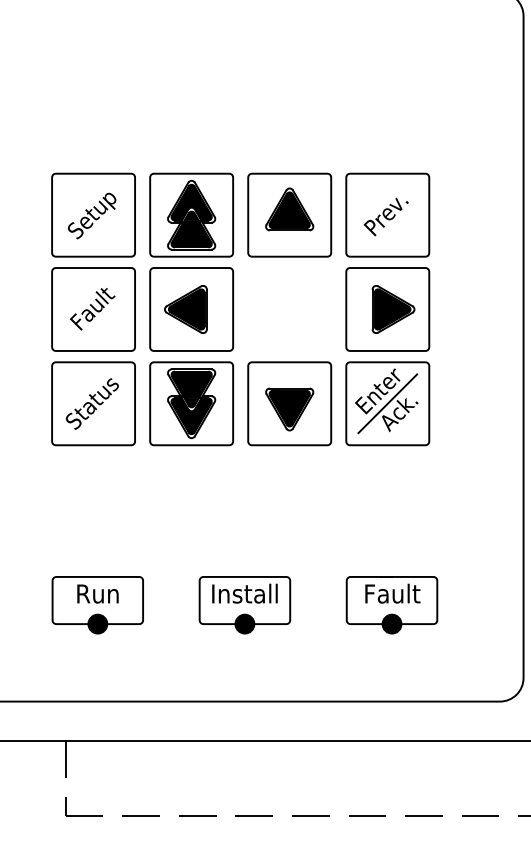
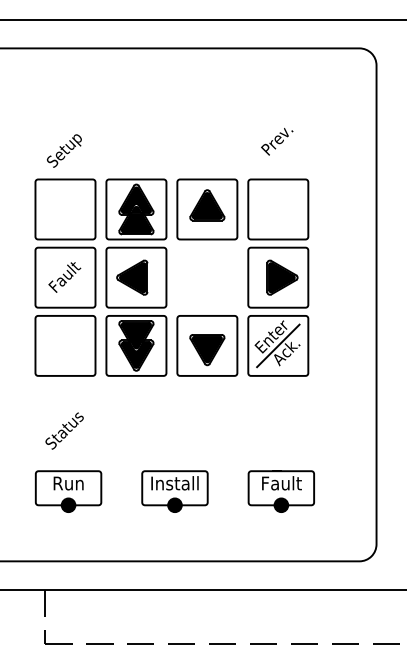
text: (92, 215) -> (64, 150), moved
text: (386, 216) -> (277, 141), moved
text: (92, 403) -> (64, 430), moved

